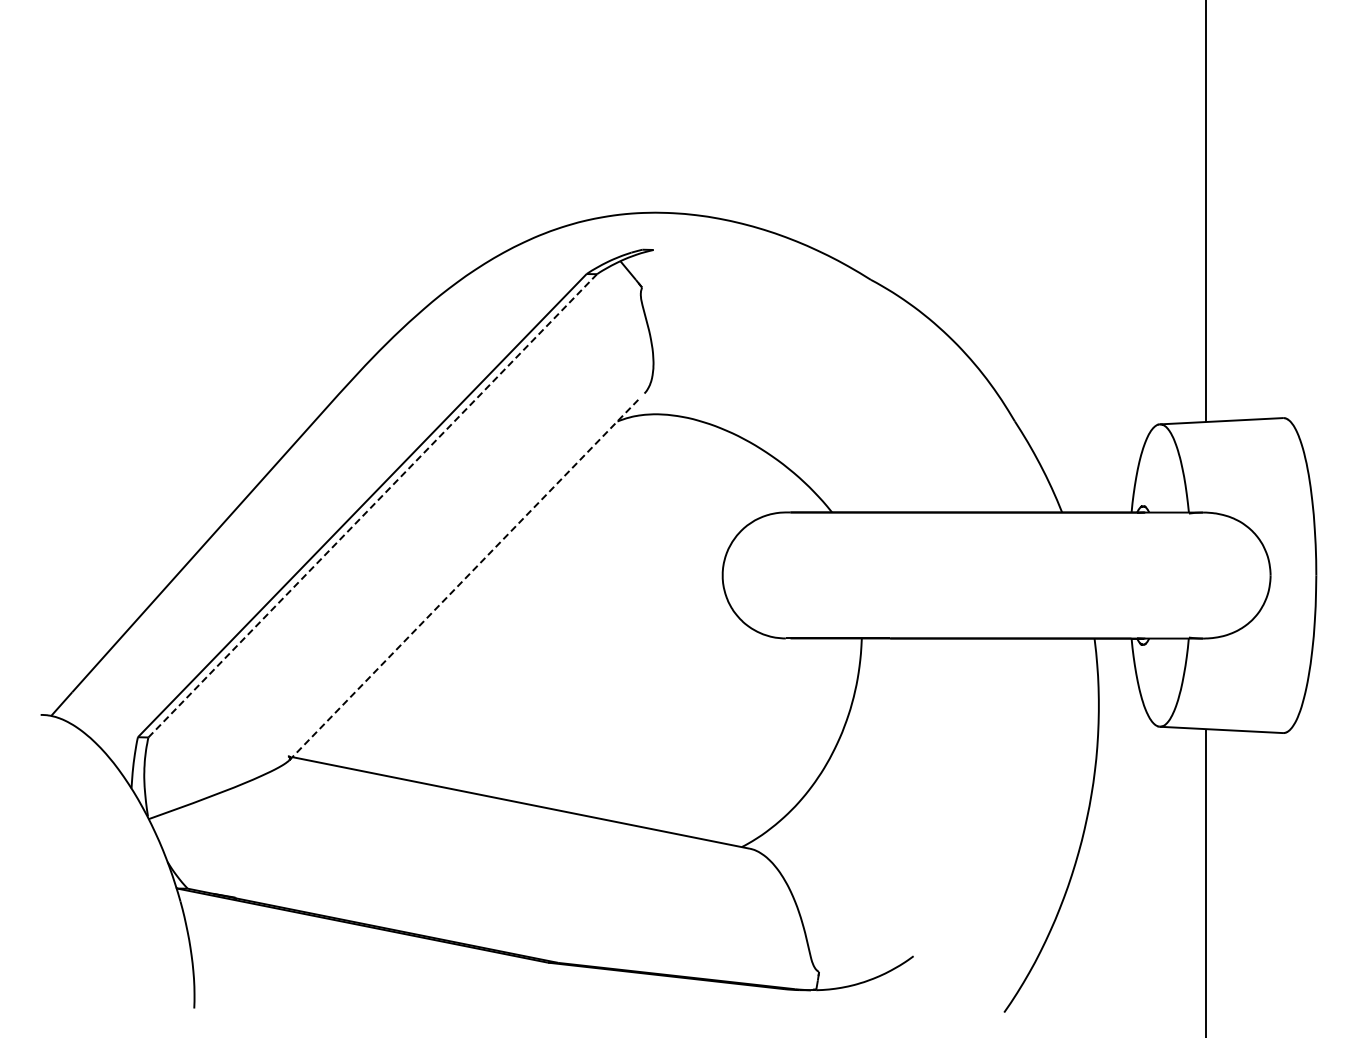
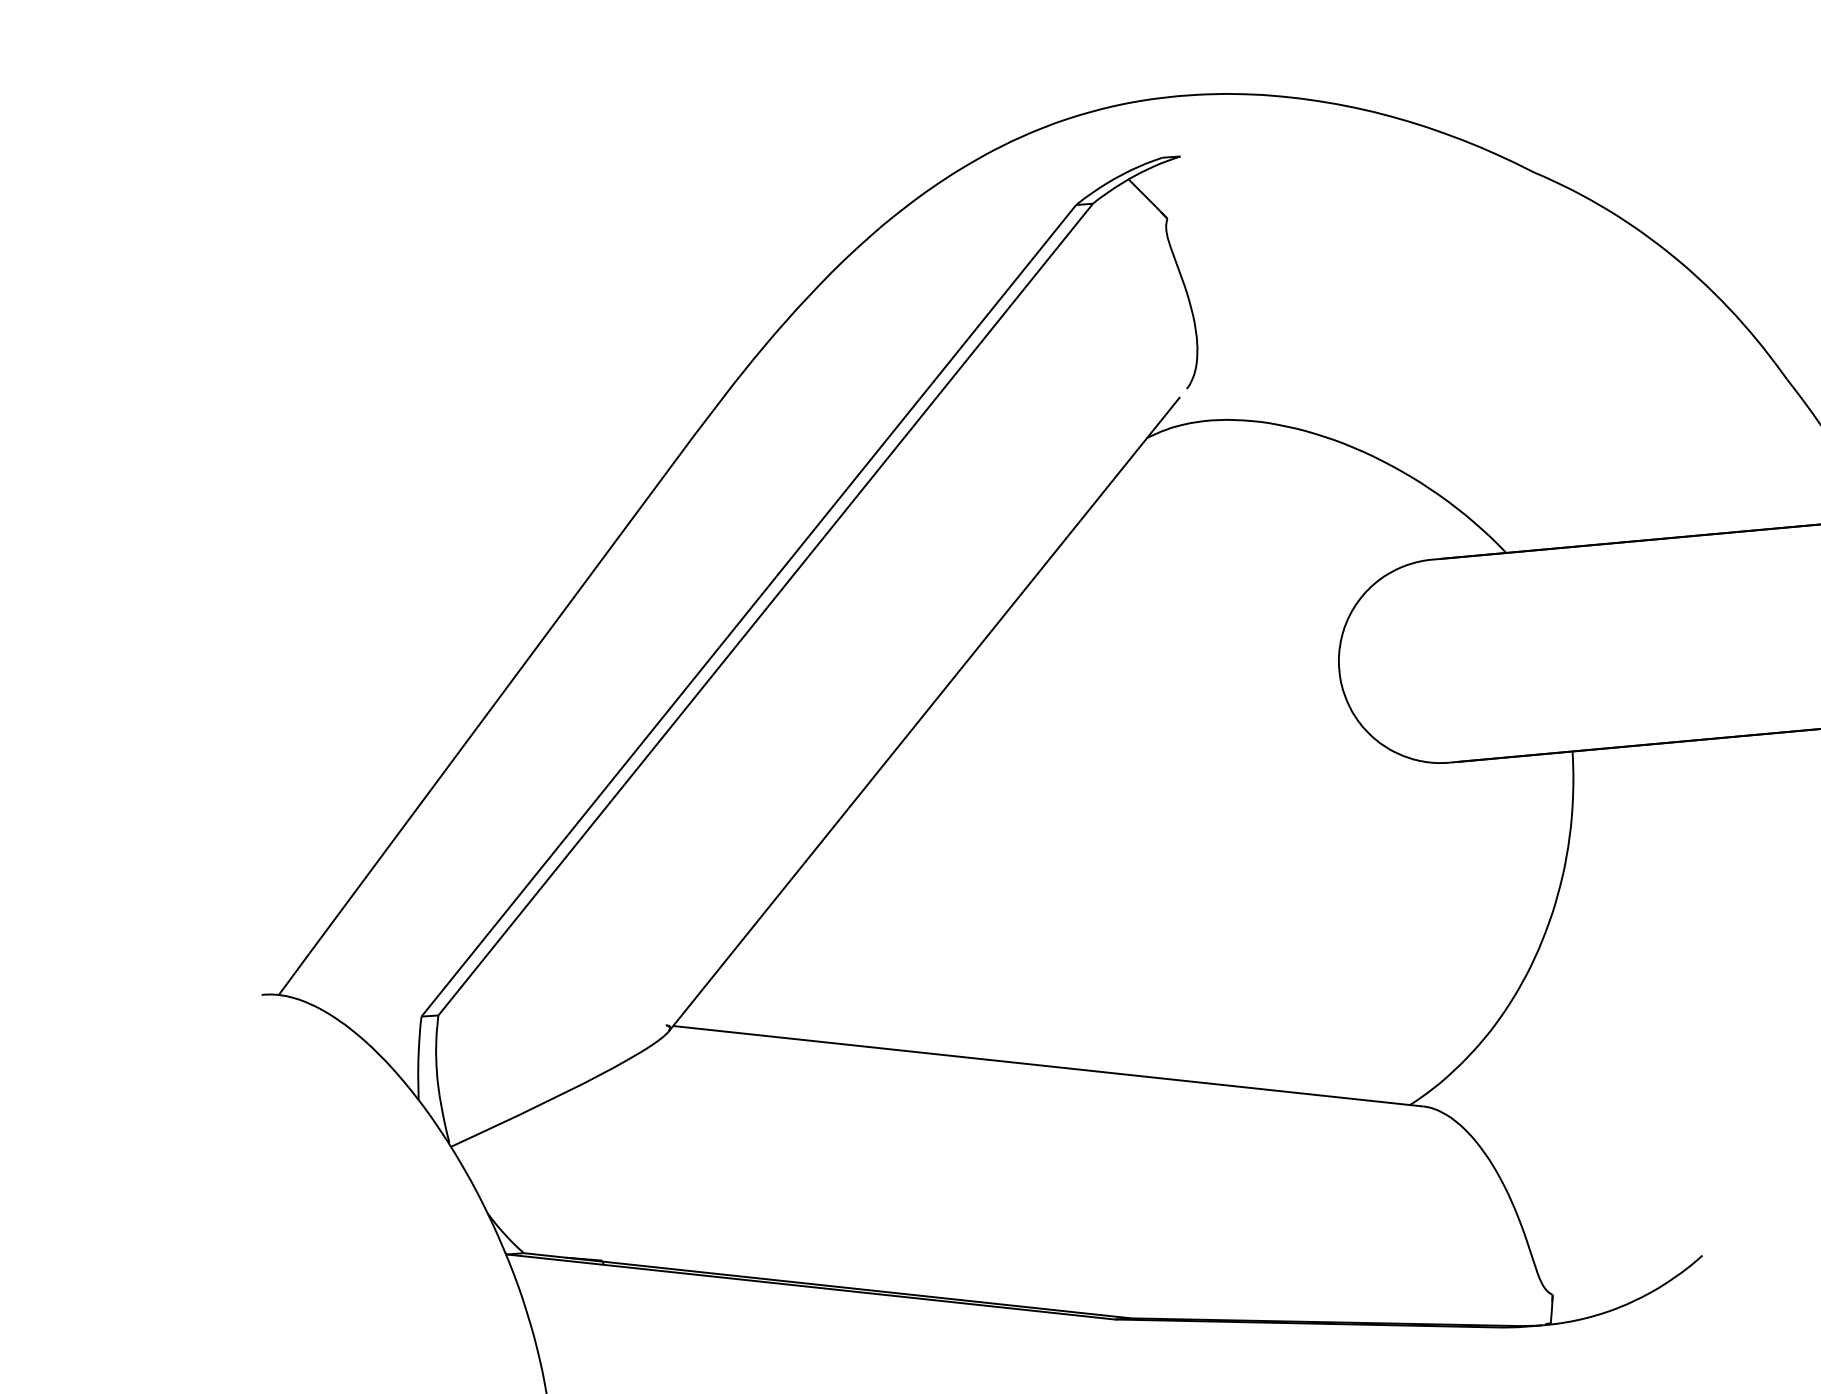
line: (372, 506) -> (765, 610), dashed -> solid
line: (464, 579) -> (924, 714), dashed -> solid

